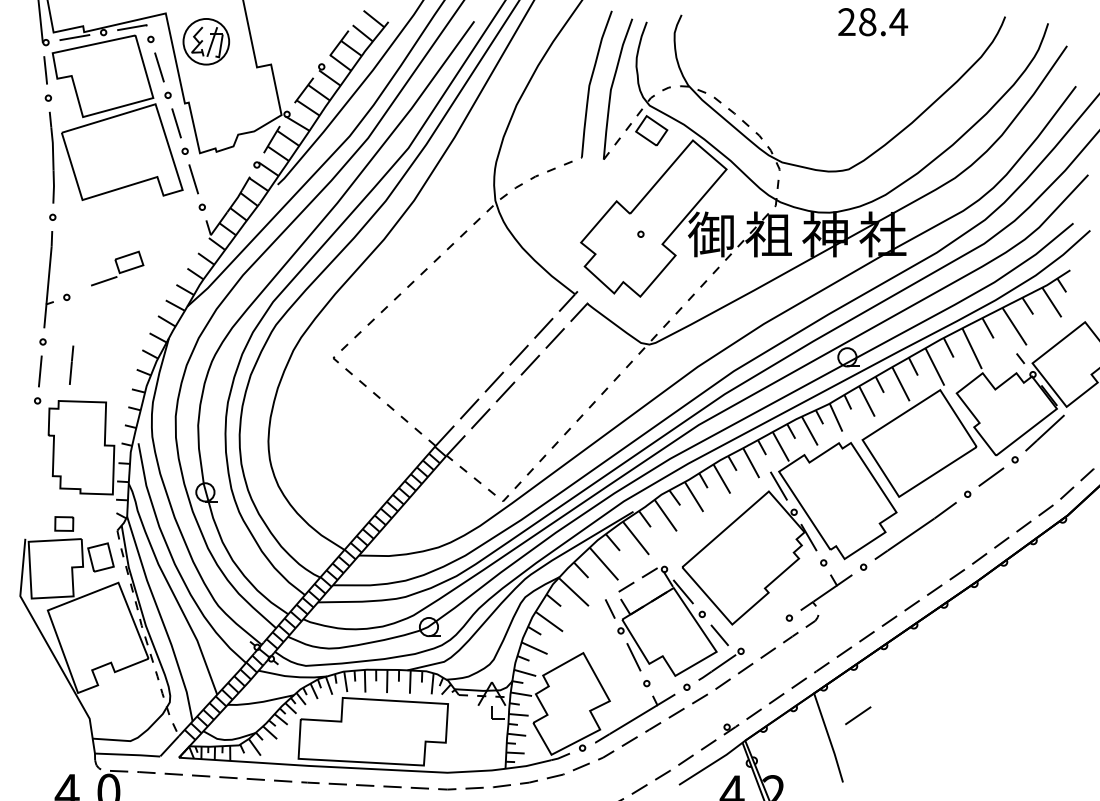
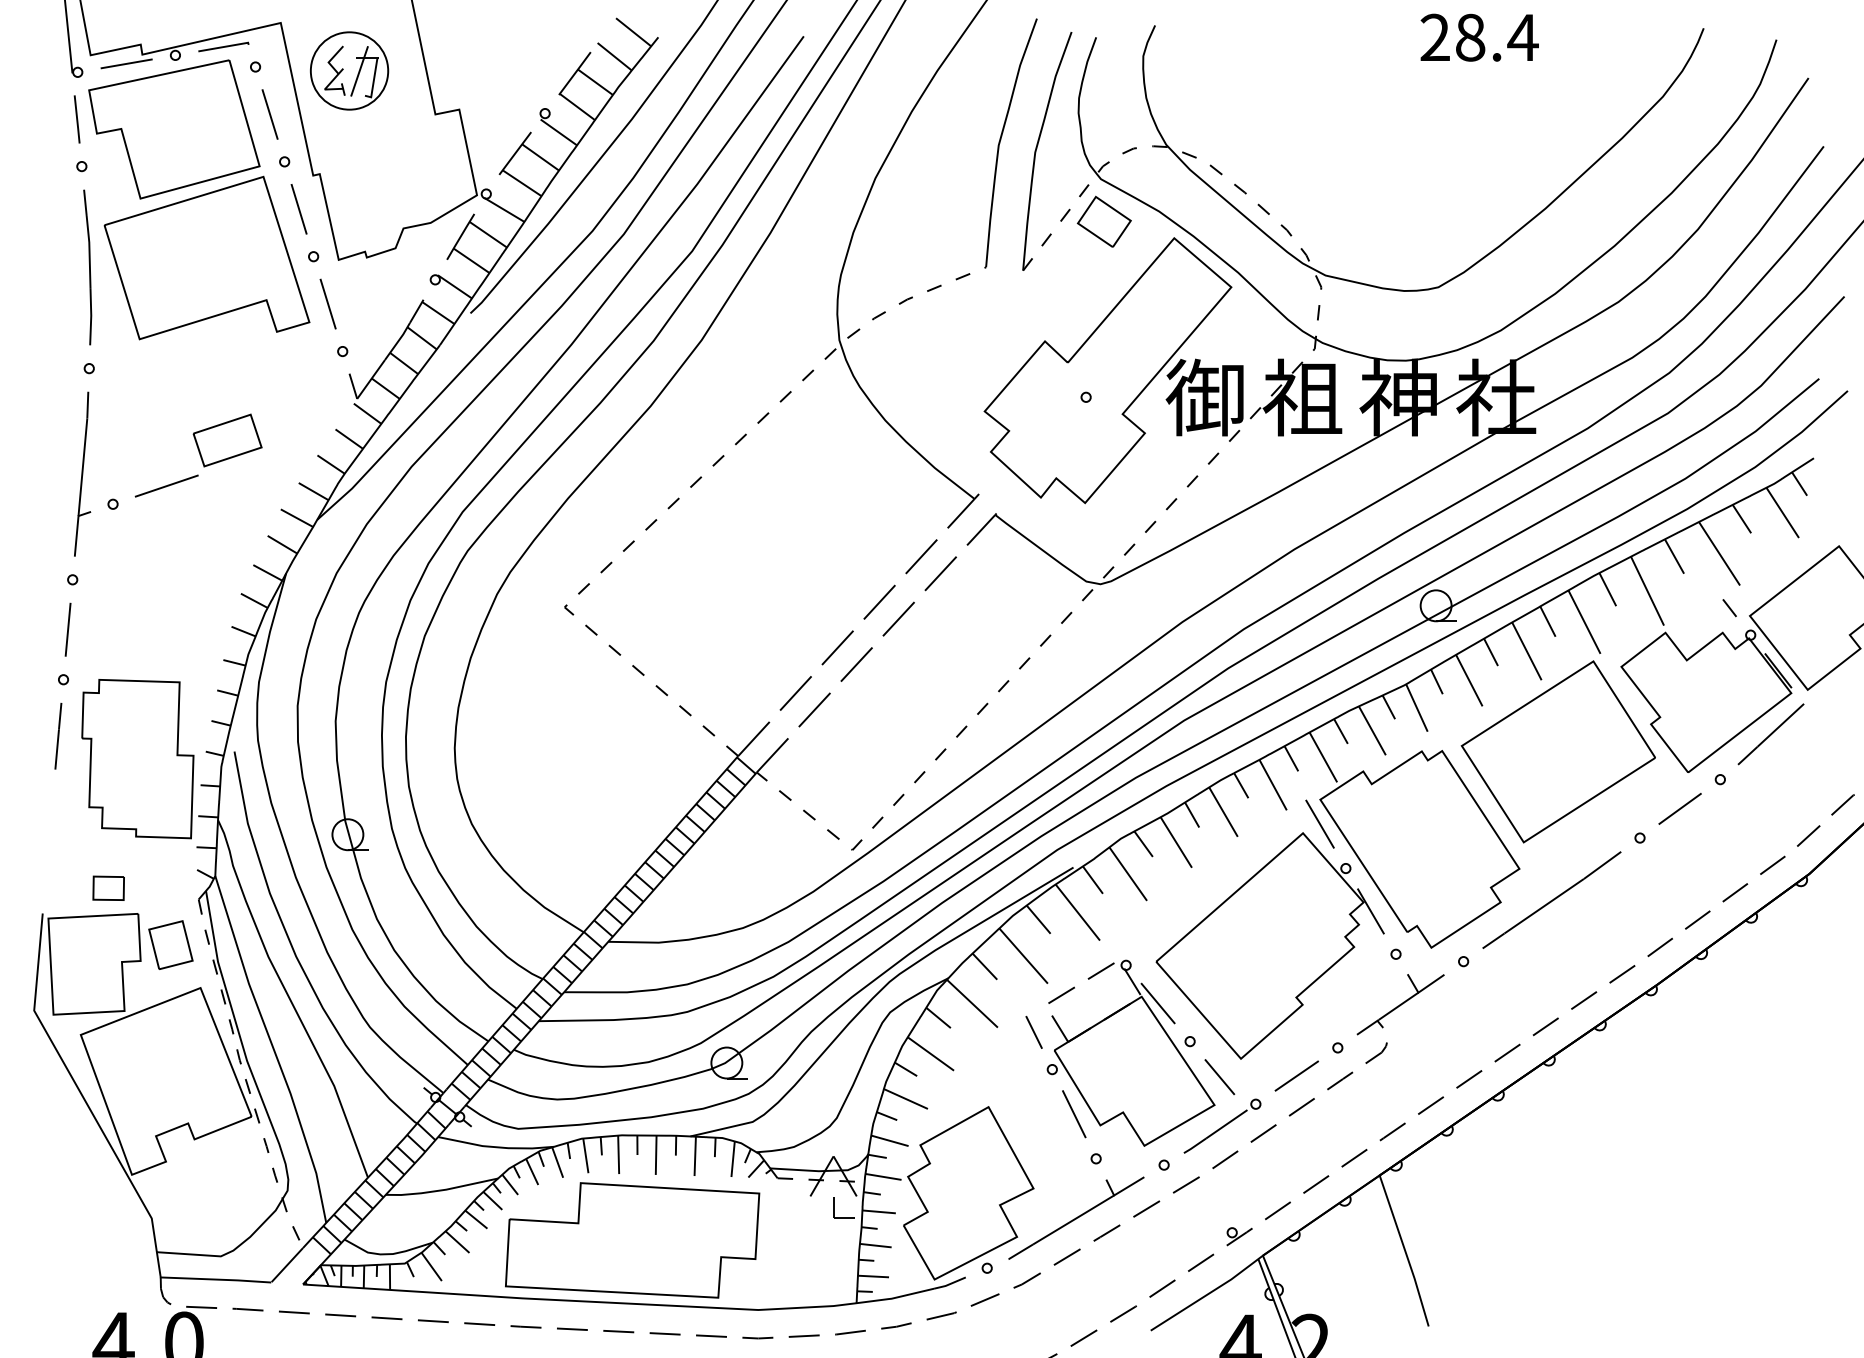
part: (117, 268) -> (198, 455), size x1.43
line: (71, 364) -> (58, 734), moved
line: (858, 715) -> (1297, 1075), moved

